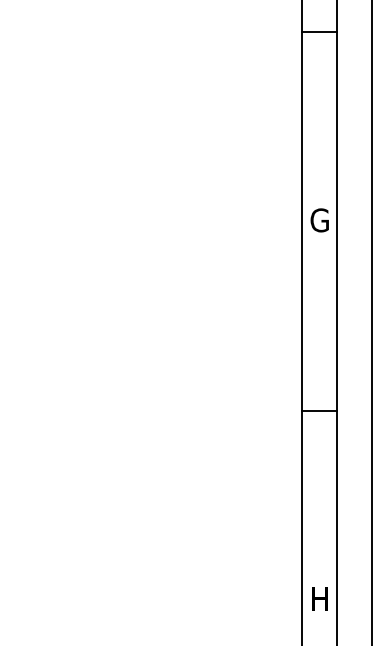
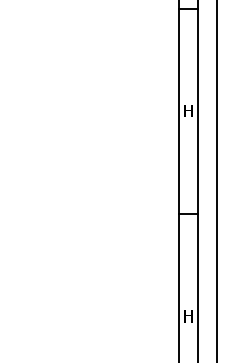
text: (319, 219) -> (188, 110), G -> H

